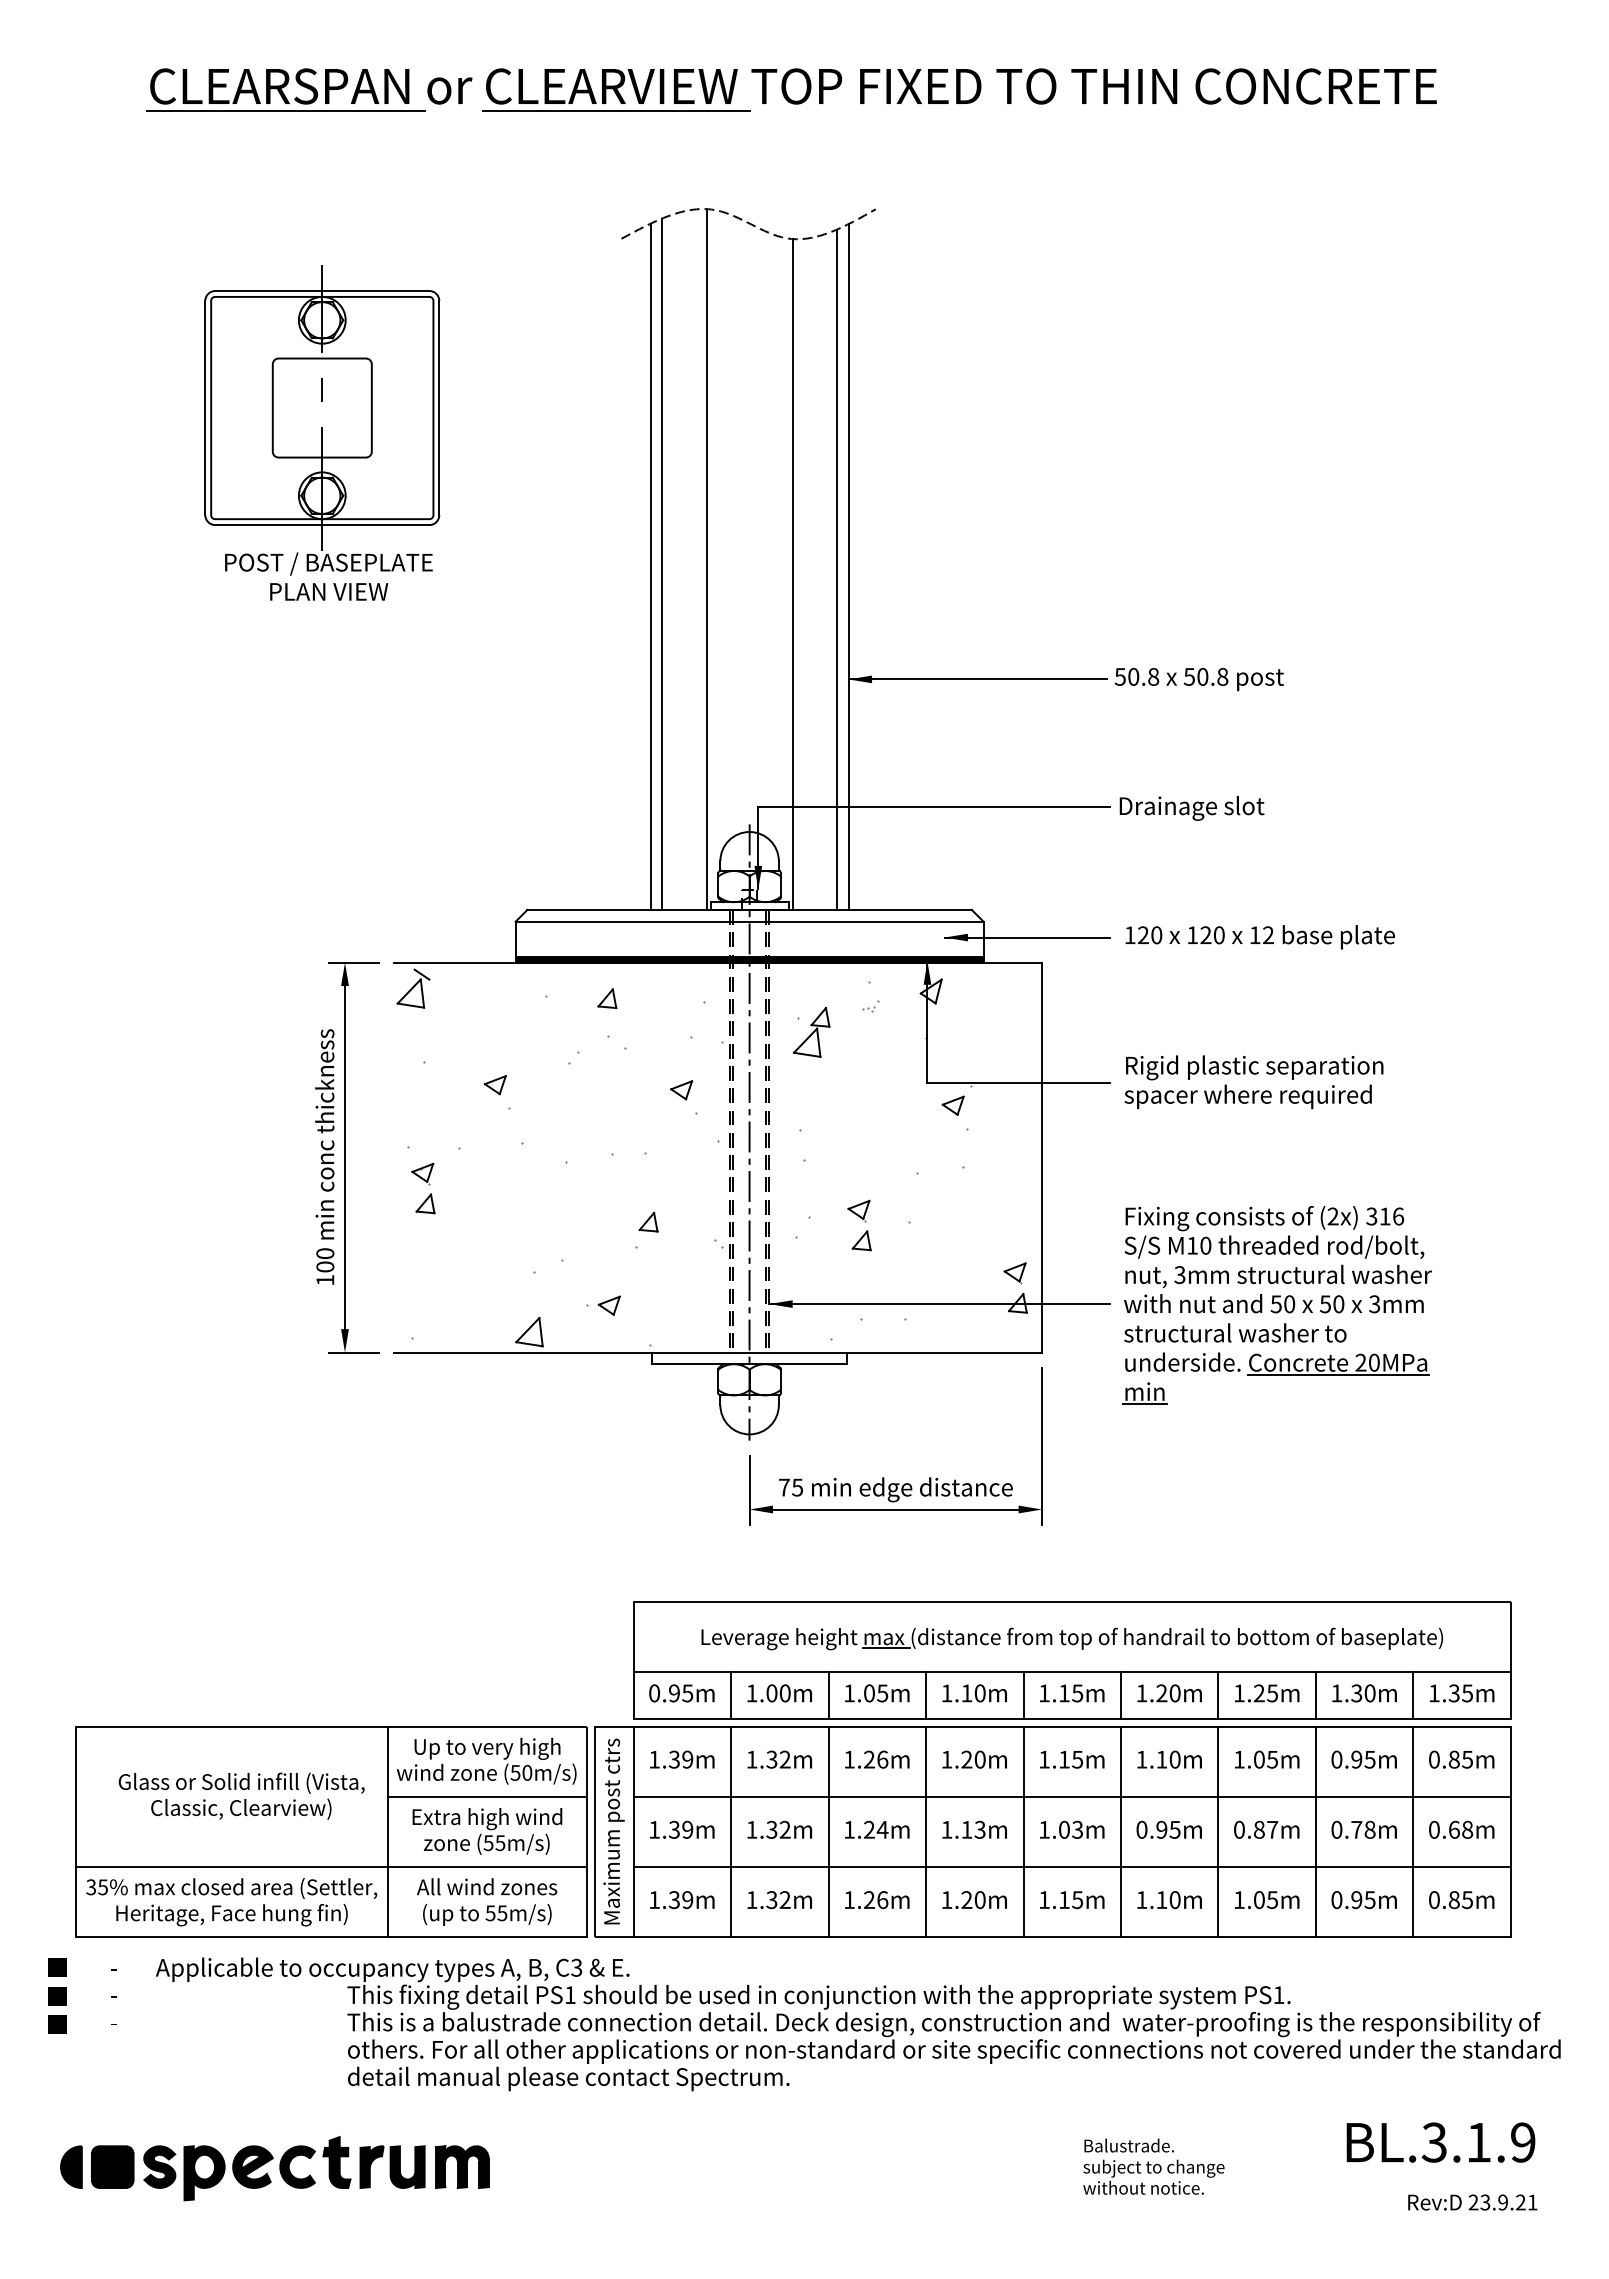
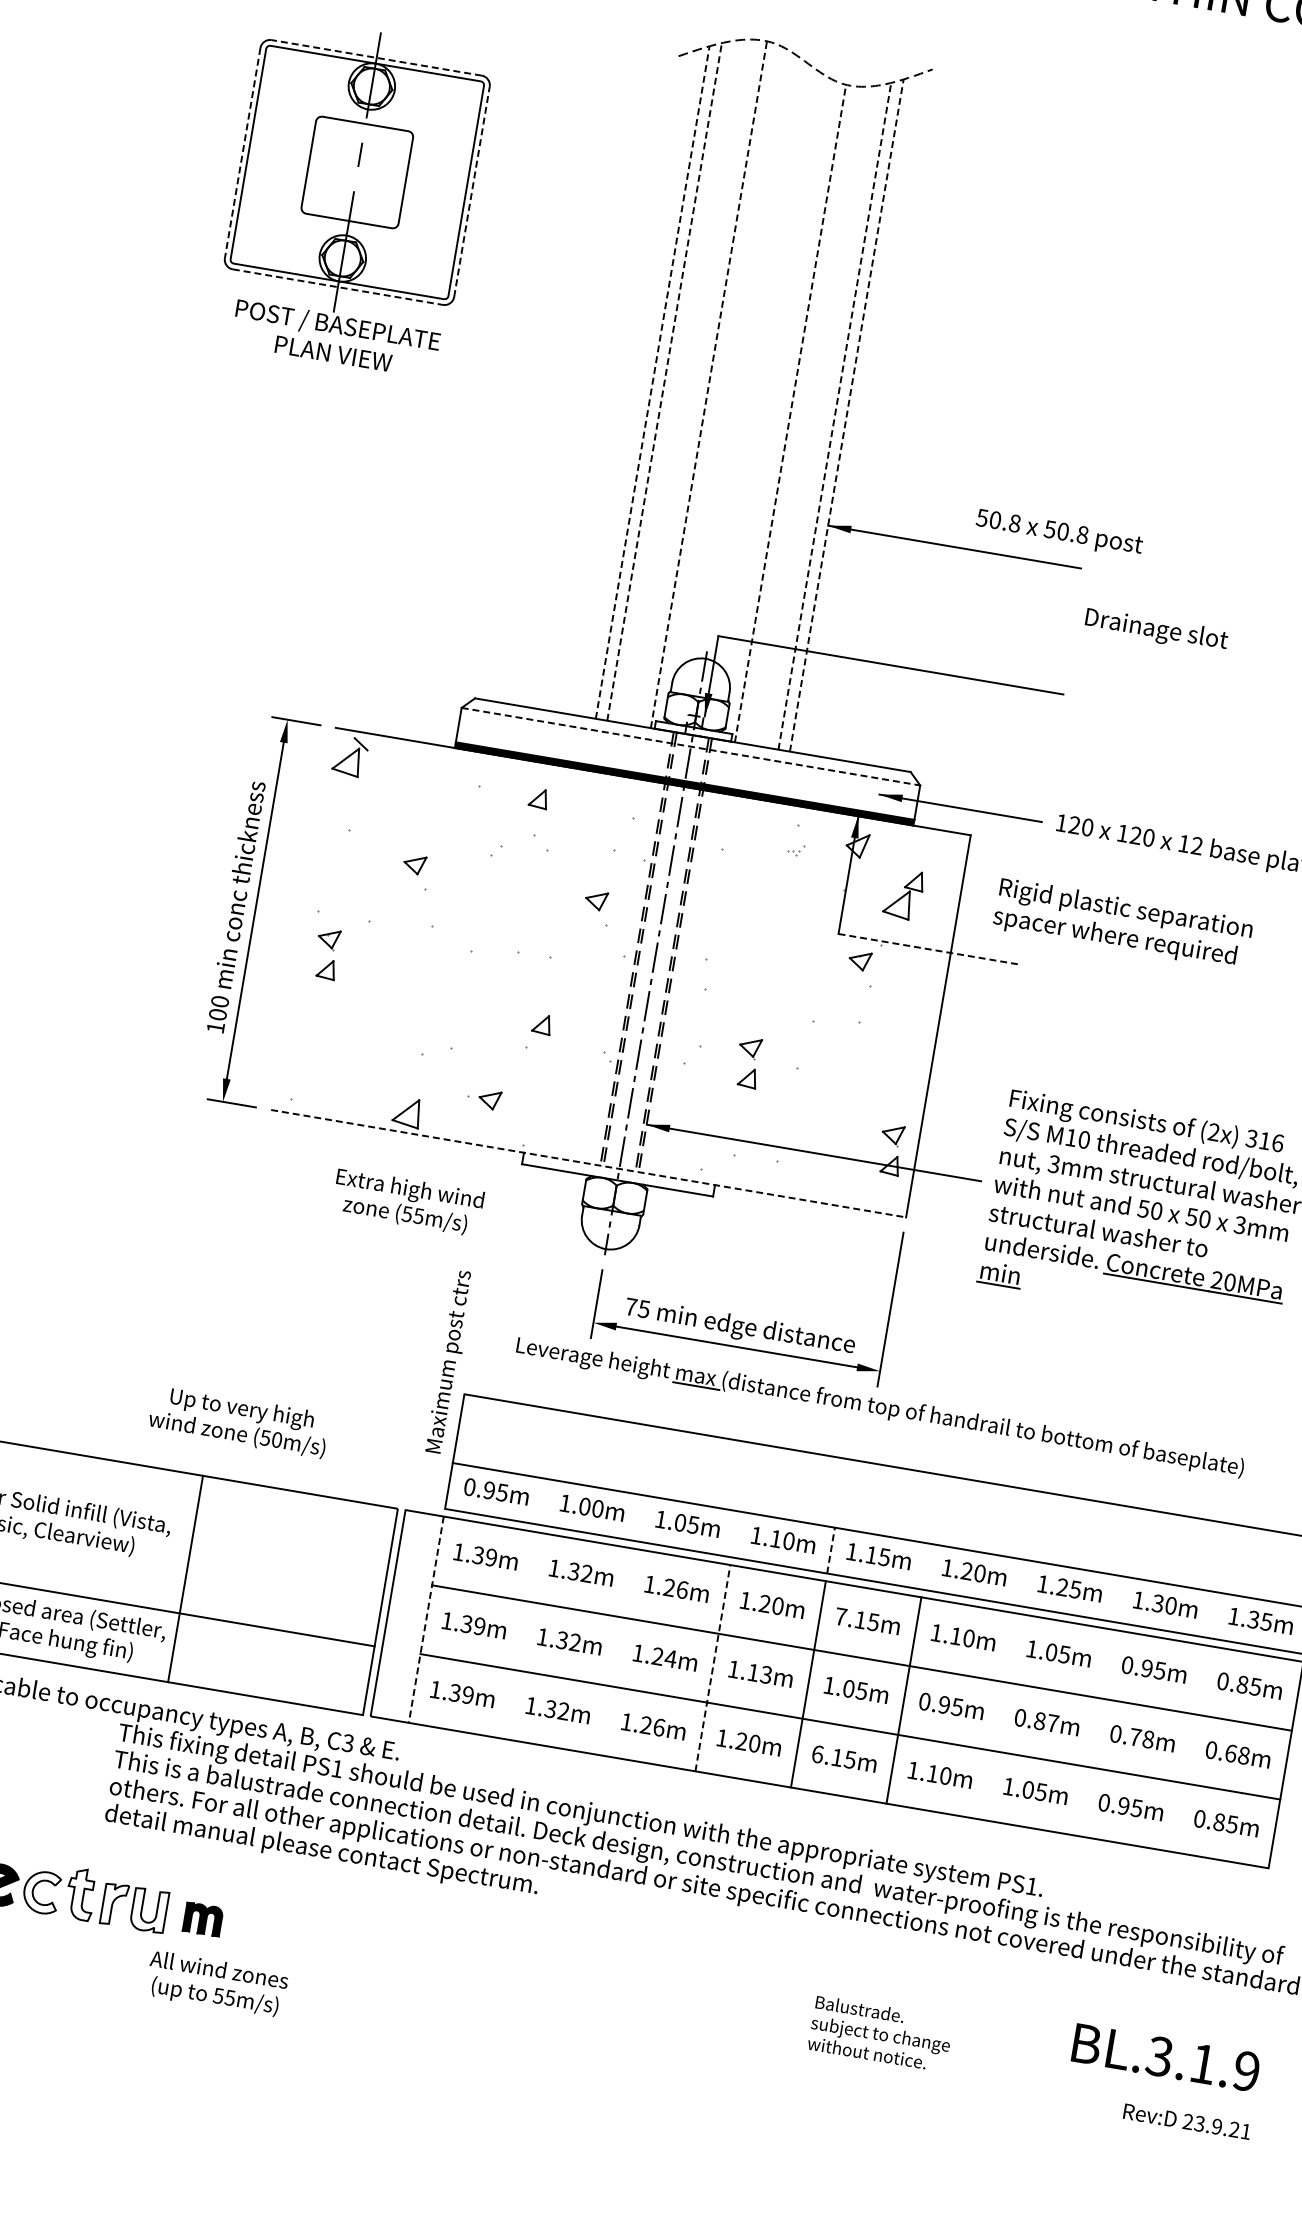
line: (321, 291) -> (375, 58), solid -> dashed
line: (439, 407) -> (472, 191), solid -> dashed
line: (205, 408) -> (242, 153), solid -> dashed
line: (322, 525) -> (338, 287), solid -> dashed
line: (706, 559) -> (708, 384), solid -> dashed
line: (662, 564) -> (664, 382), solid -> dashed
line: (650, 566) -> (652, 382), solid -> dashed
line: (848, 567) -> (846, 415), solid -> dashed
line: (836, 569) -> (834, 415), solid -> dashed
line: (792, 574) -> (790, 413), solid -> dashed
text: (1198, 679) -> (1058, 533), moved
text: (1191, 808) -> (1156, 630), moved
line: (749, 921) -> (690, 746), solid -> dashed
part: (811, 1032) -> (903, 894), moved
line: (1019, 1082) -> (928, 949), solid -> dashed
text: (1253, 1082) -> (1122, 924), moved
line: (718, 1352) -> (589, 1163), solid -> dashed
part: (1071, 1638) -> (879, 1407), moved
line: (731, 1695) -> (544, 1502), removed
line: (828, 1695) -> (639, 1518), removed
line: (926, 1695) -> (736, 1534), removed
line: (1023, 1695) -> (831, 1550), solid -> dashed
line: (1120, 1695) -> (926, 1566), removed
line: (1218, 1695) -> (1022, 1582), removed
line: (1315, 1695) -> (1117, 1598), removed
line: (1413, 1695) -> (1213, 1615), removed
text: (1044, 1759) -> (841, 1616), 1.15m -> 7.15m
text: (486, 1760) -> (239, 1421), moved
line: (486, 1797) -> (287, 1561), removed
text: (1077, 1829) -> (861, 1690), 1.03m -> 1.05m
text: (487, 1831) -> (408, 1202), moved
text: (613, 1831) -> (449, 1361), moved
line: (731, 1831) -> (522, 1635), removed
line: (828, 1831) -> (617, 1651), removed
line: (926, 1831) -> (713, 1667), solid -> dashed
line: (1218, 1831) -> (999, 1716), removed
line: (1315, 1831) -> (1094, 1732), removed
line: (1413, 1831) -> (1190, 1748), removed
line: (633, 1832) -> (426, 1620), solid -> dashed
text: (1044, 1900) -> (817, 1754), 1.15m -> 6.15m
text: (487, 1901) -> (217, 1983), moved
fill: (336, 2162) -> (80, 1894), removed
fill: (297, 2166) -> (41, 1891), removed
part: (462, 2166) -> (203, 1919), size x0.7
fill: (371, 2167) -> (113, 1904), removed
fill: (407, 2167) -> (149, 1910), removed

